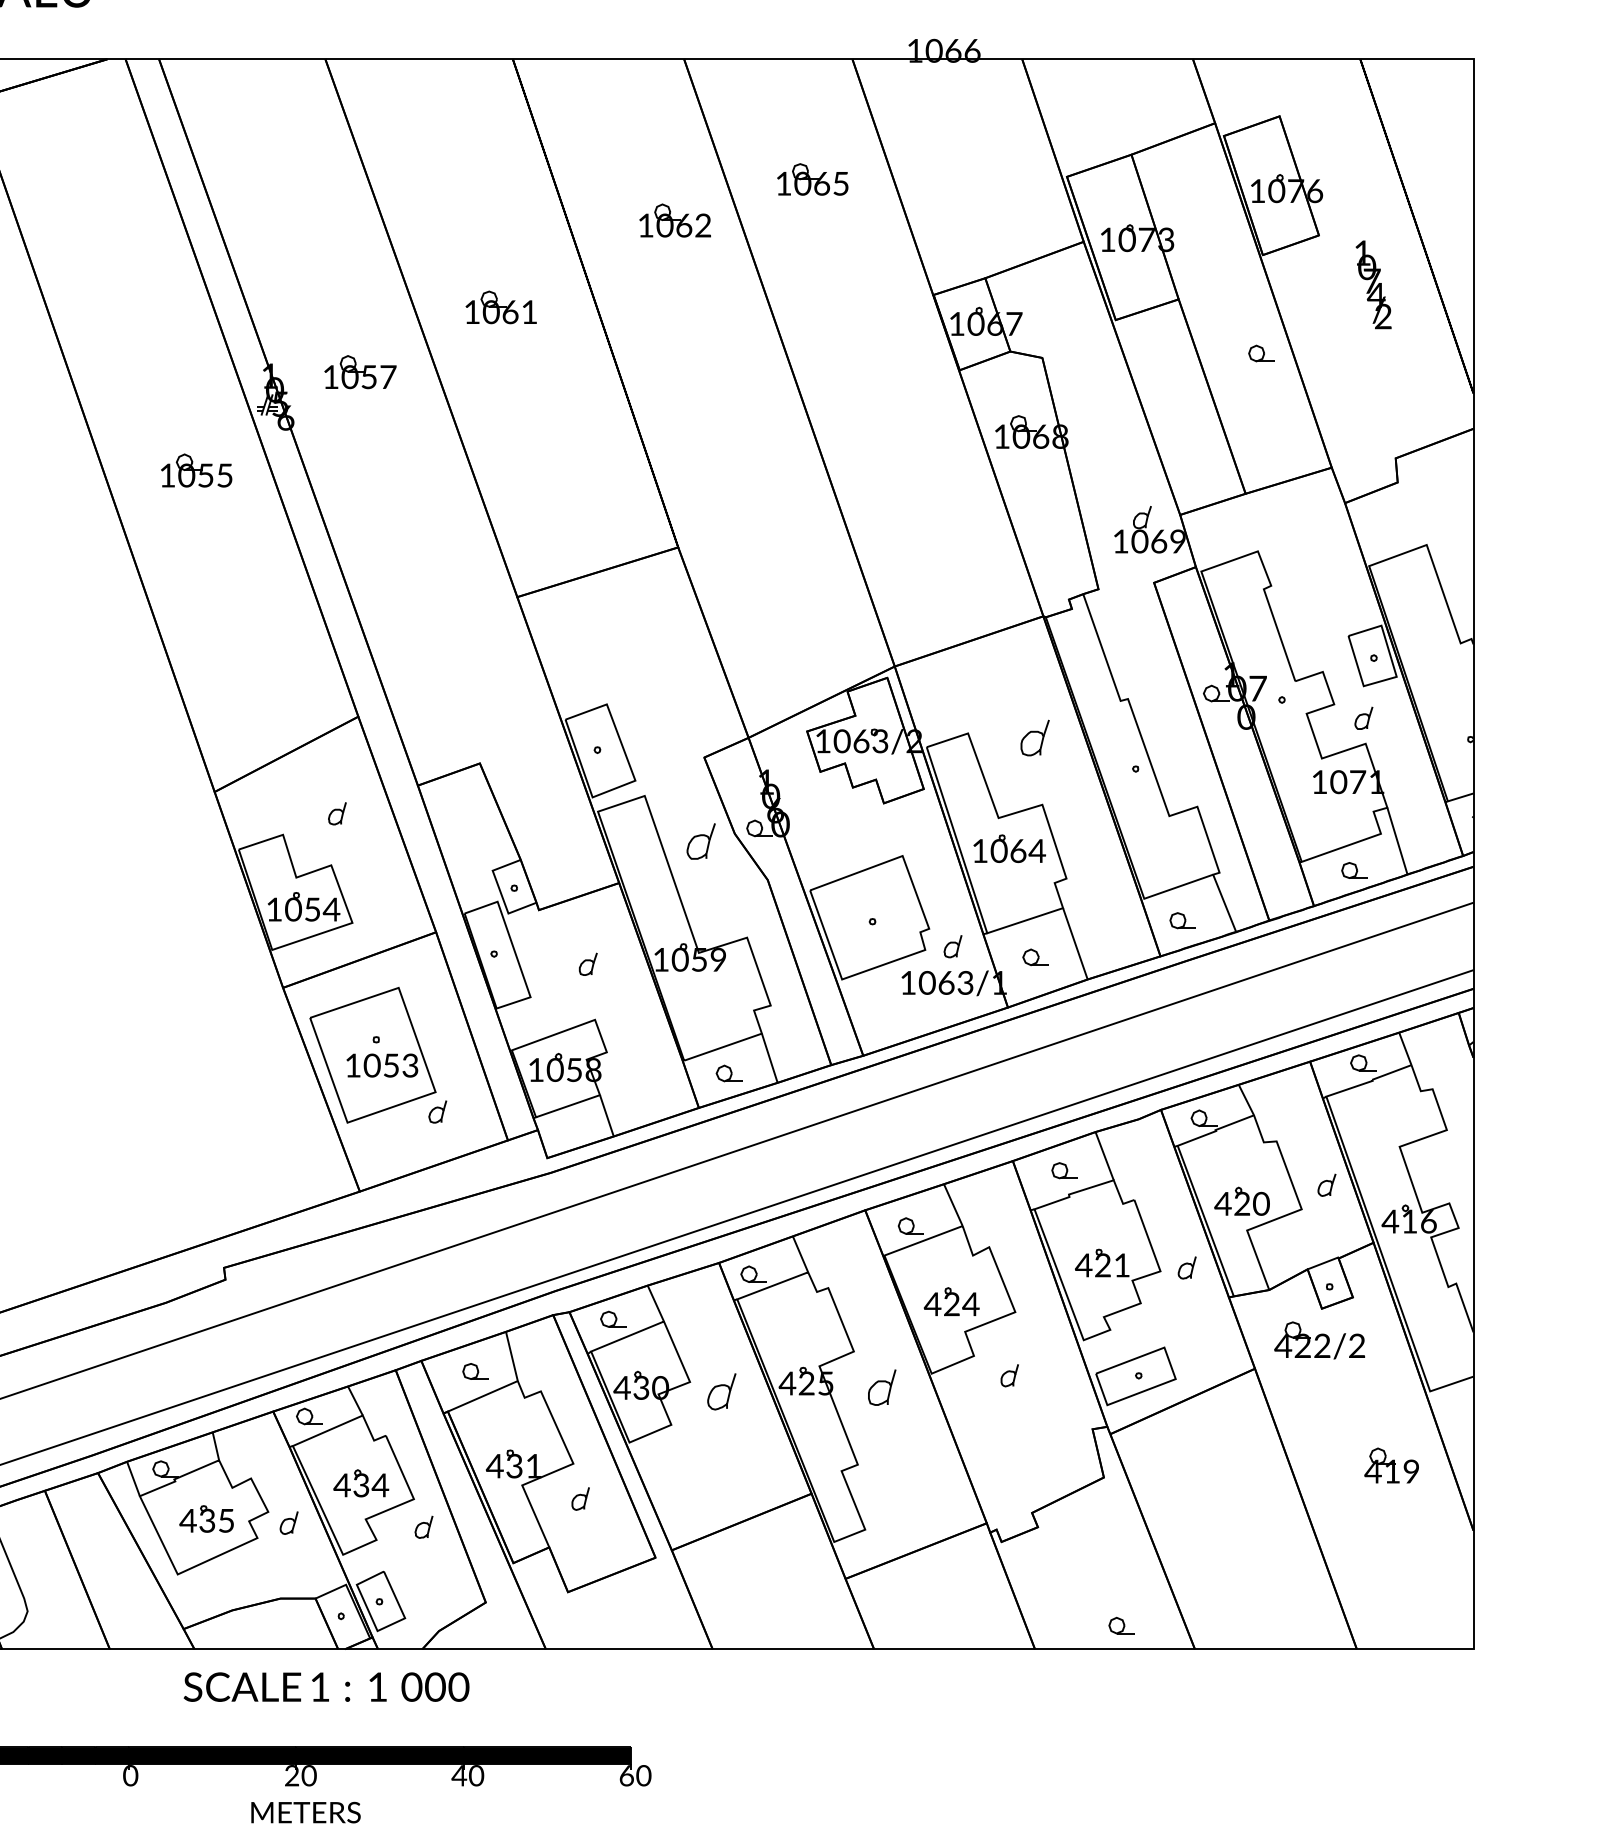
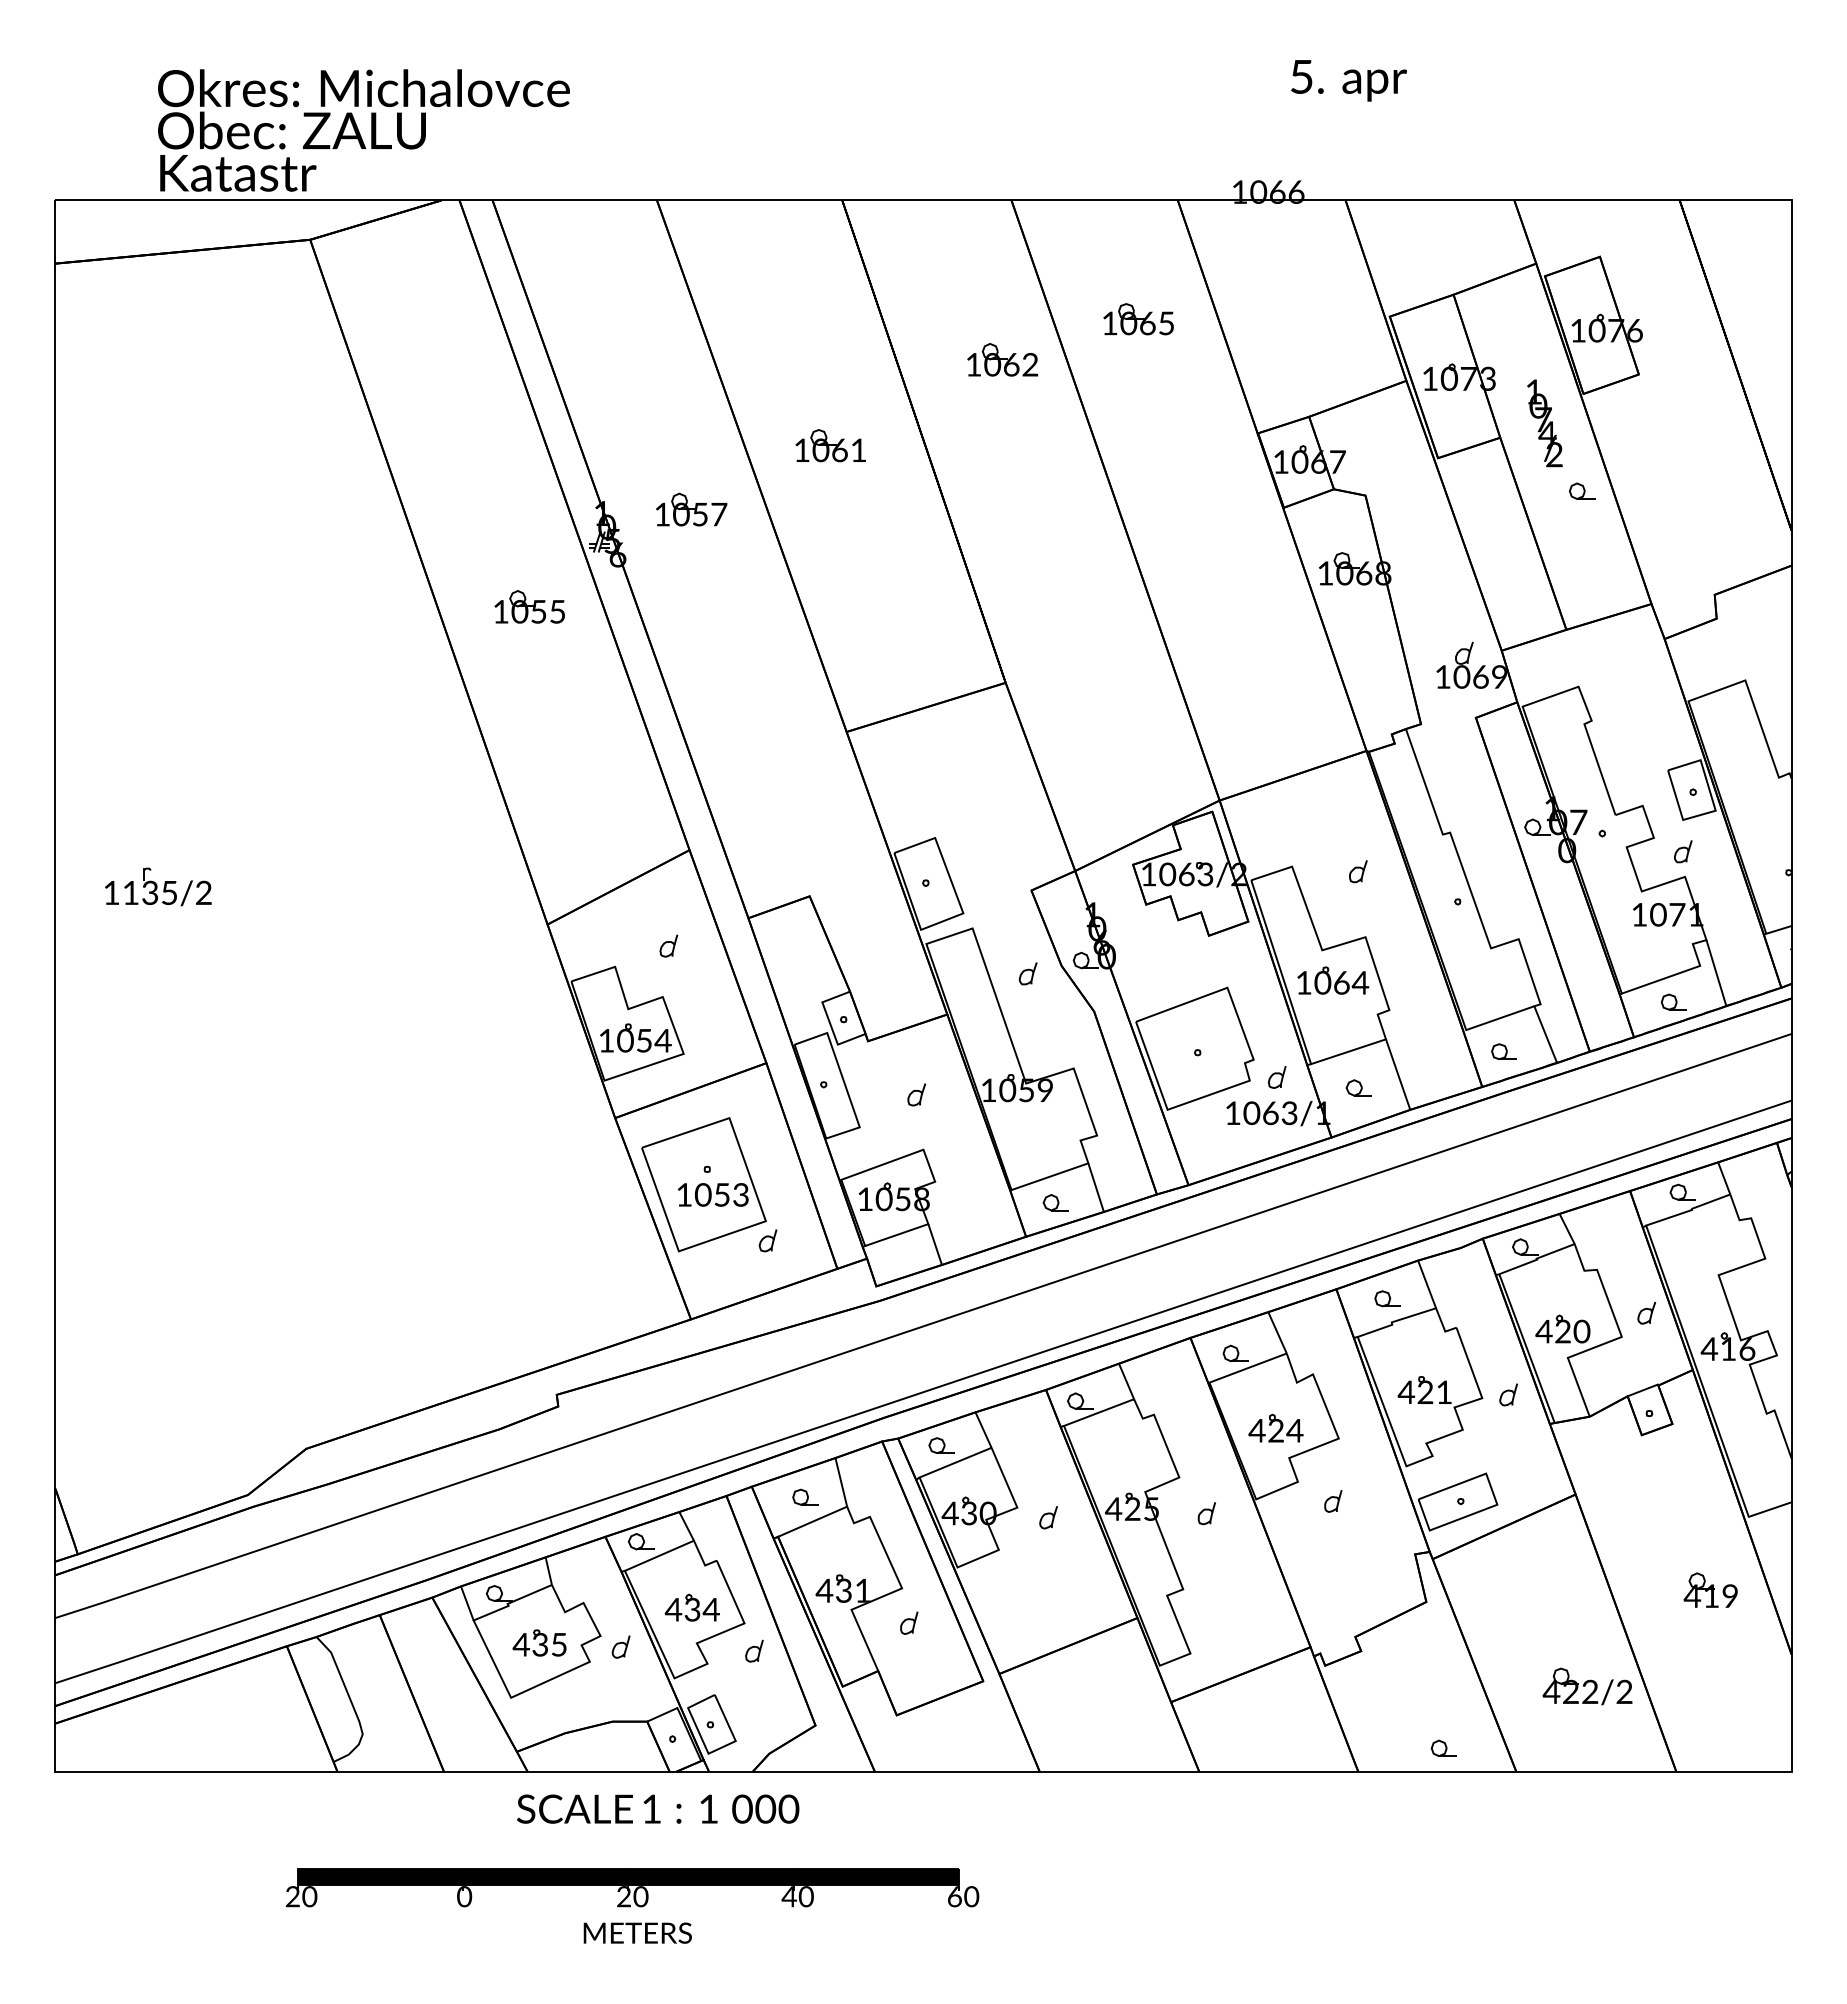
text: (1373, 284) -> (1544, 423), moved
part: (1035, 738) -> (1358, 871), size x0.62
part: (700, 841) -> (1027, 973), size x0.62
part: (1319, 1340) -> (1587, 1686), moved
part: (881, 1387) -> (1206, 1513), size x0.62
part: (721, 1392) -> (1048, 1517), size x0.62

